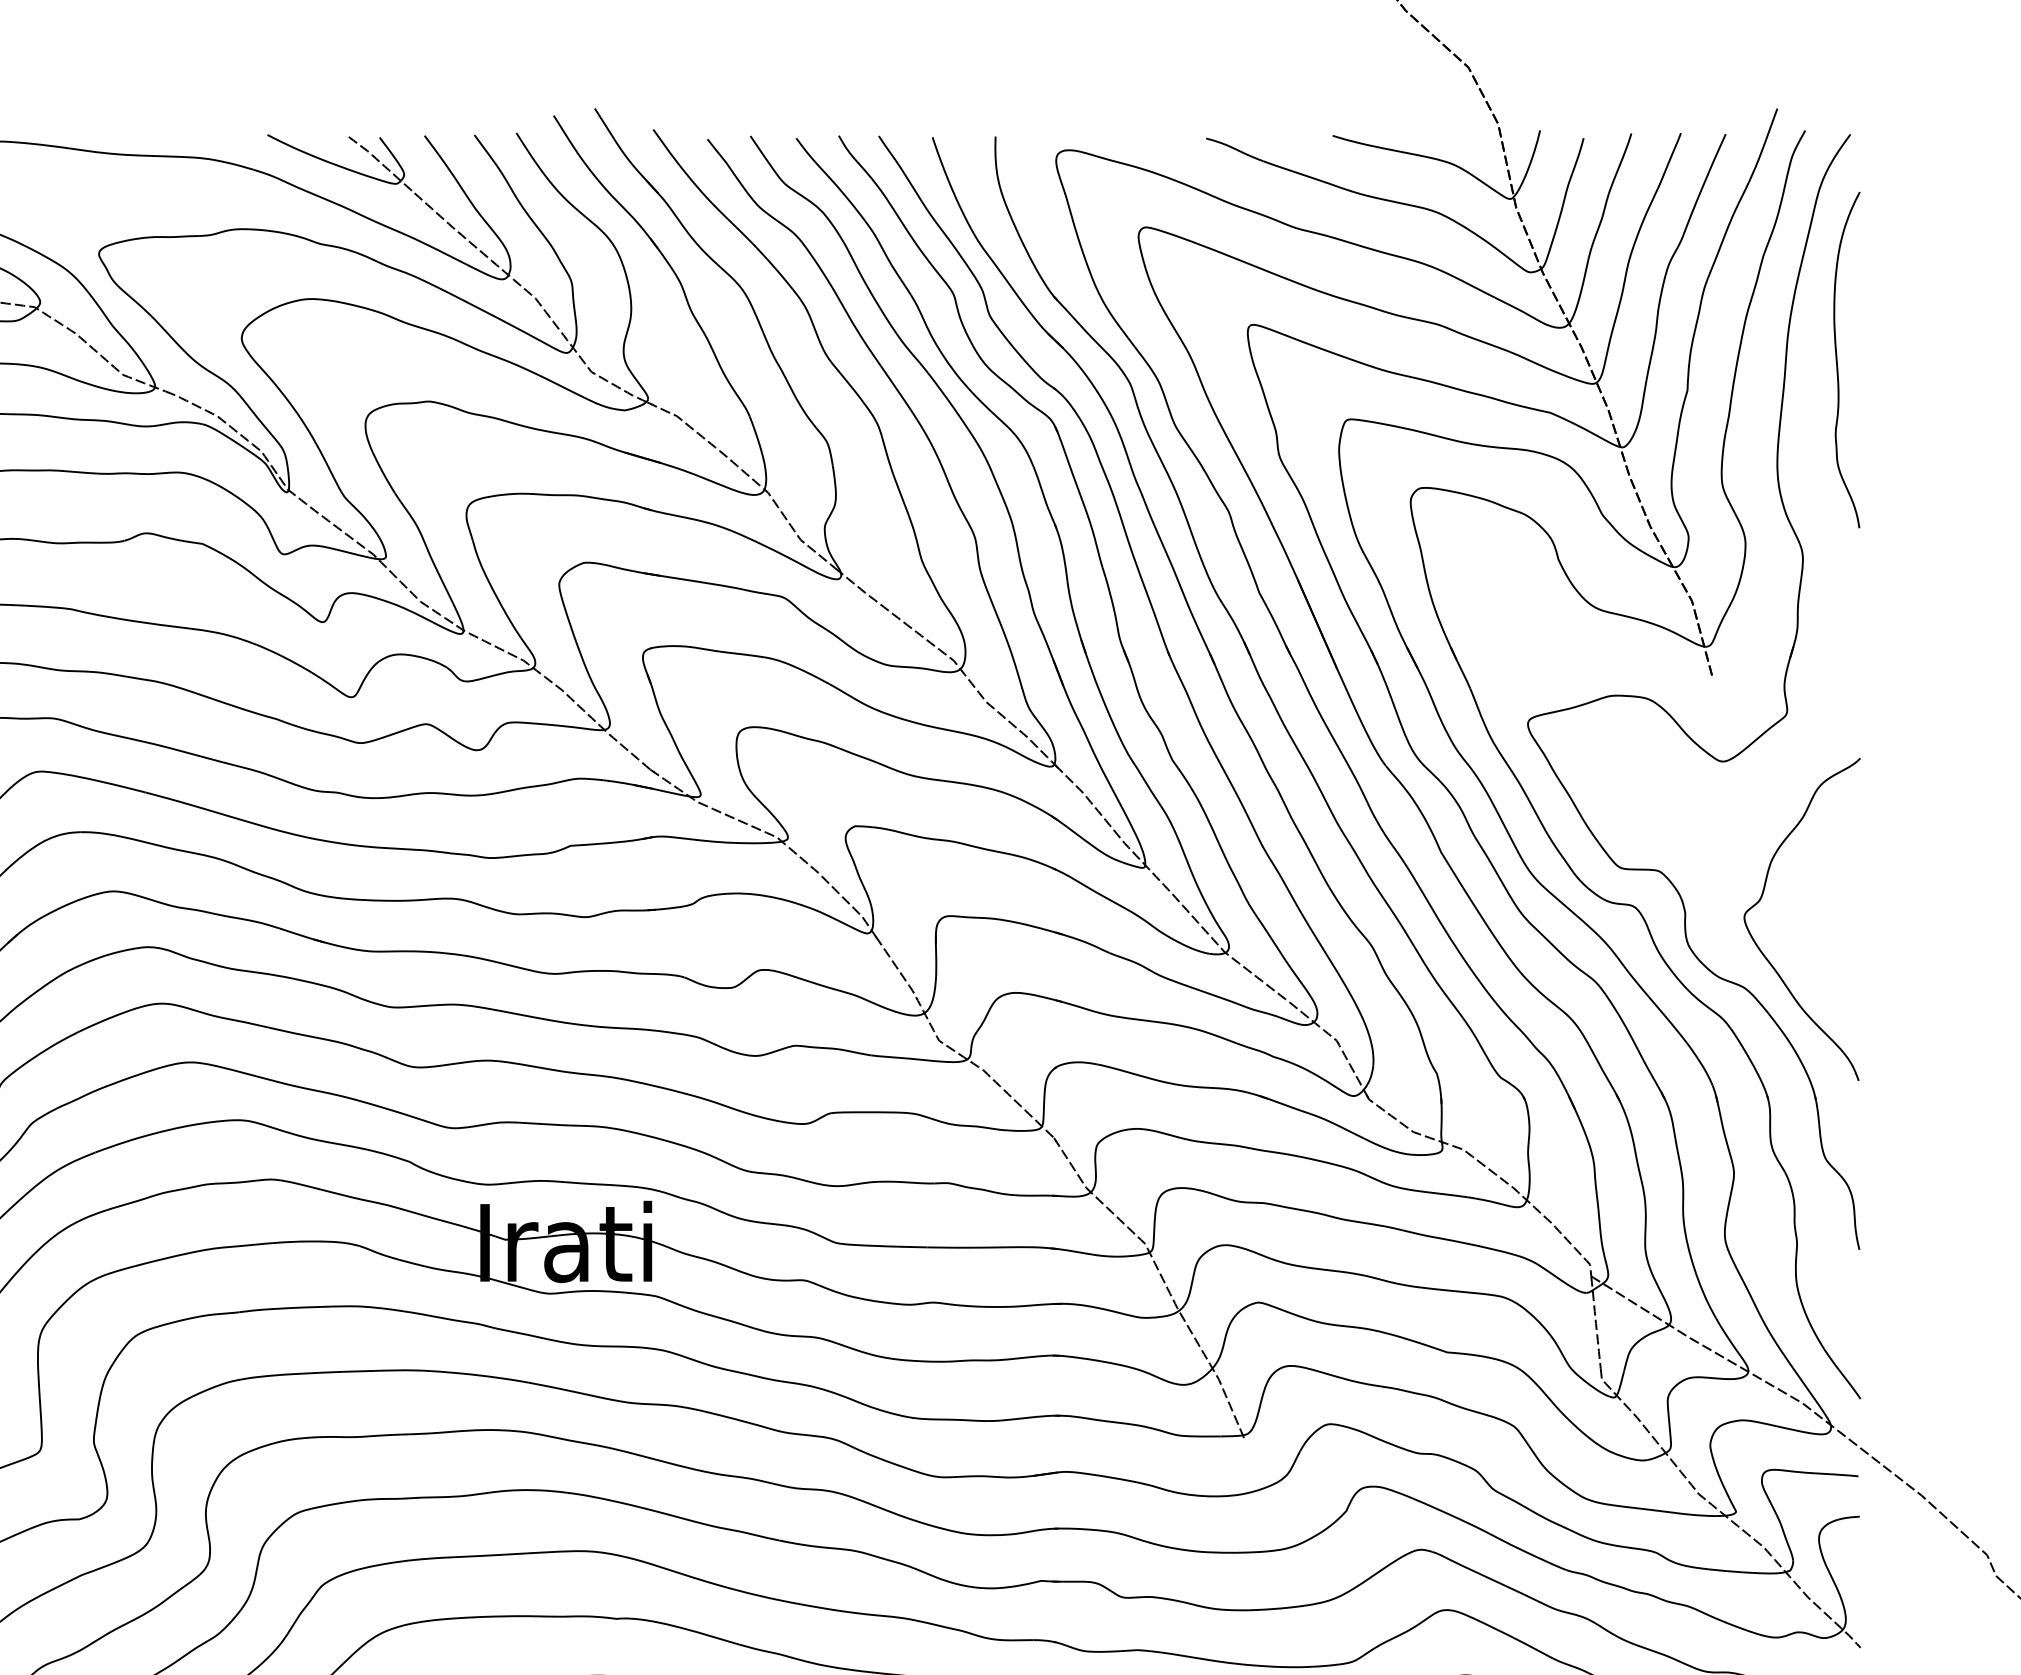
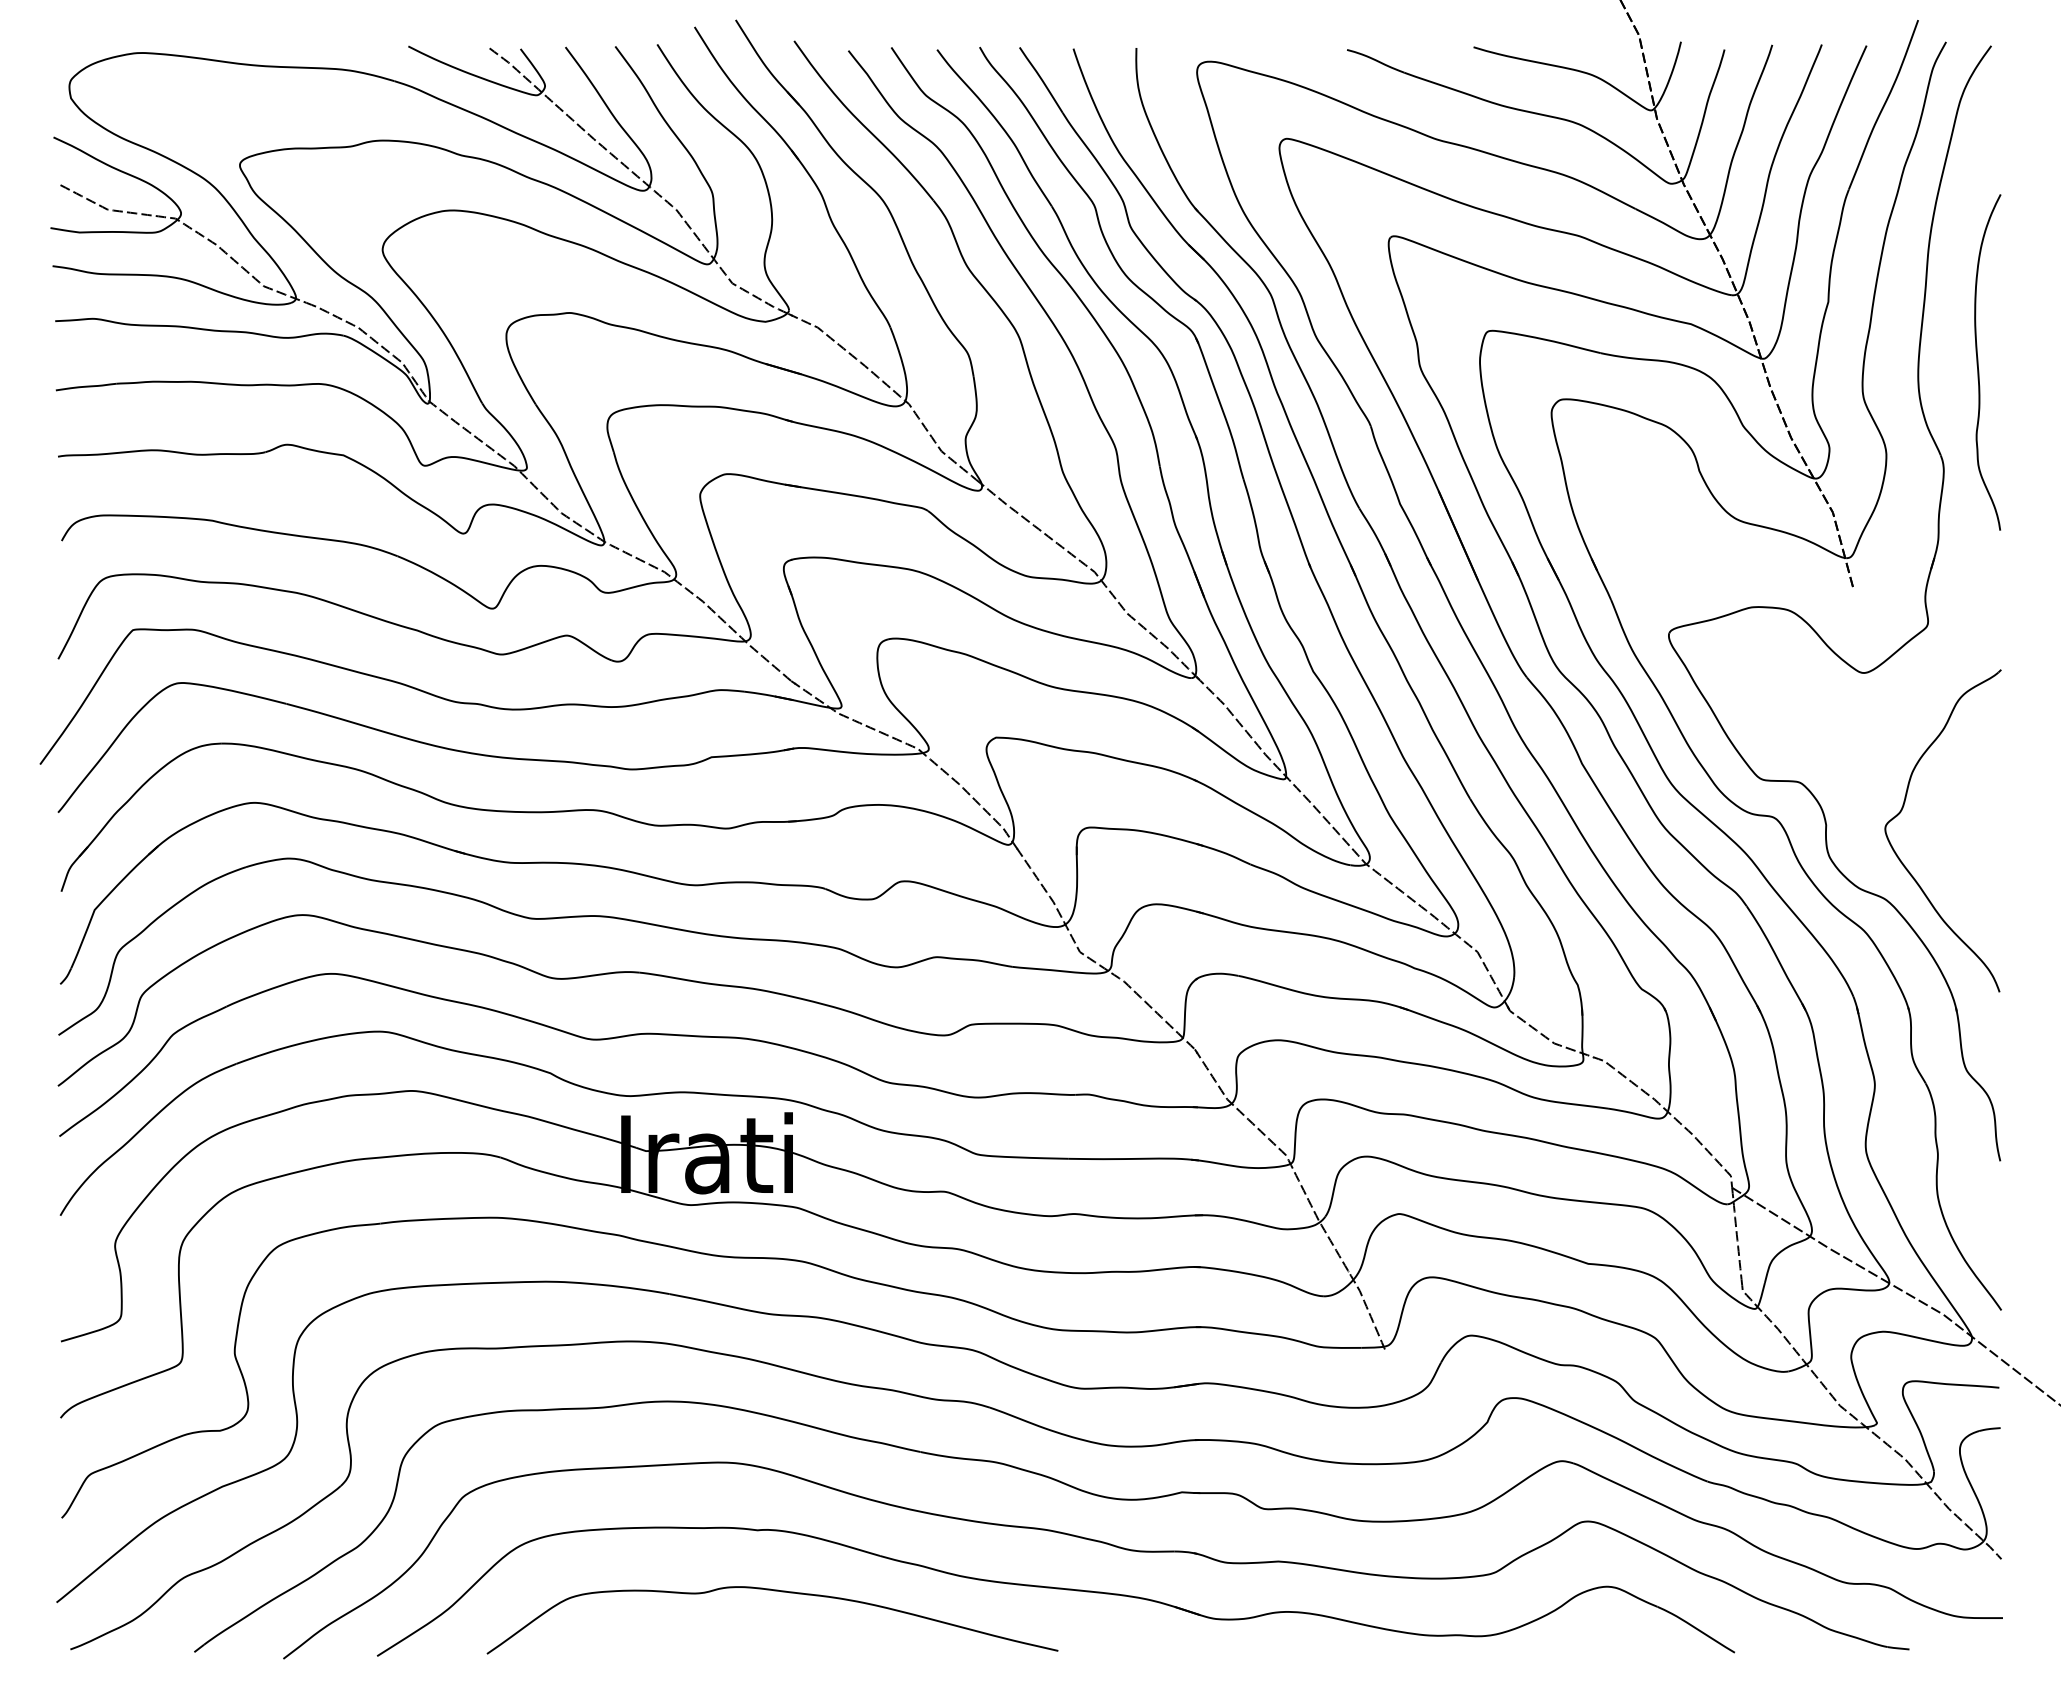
curve: (1837, 360) -> (1978, 362), moved

